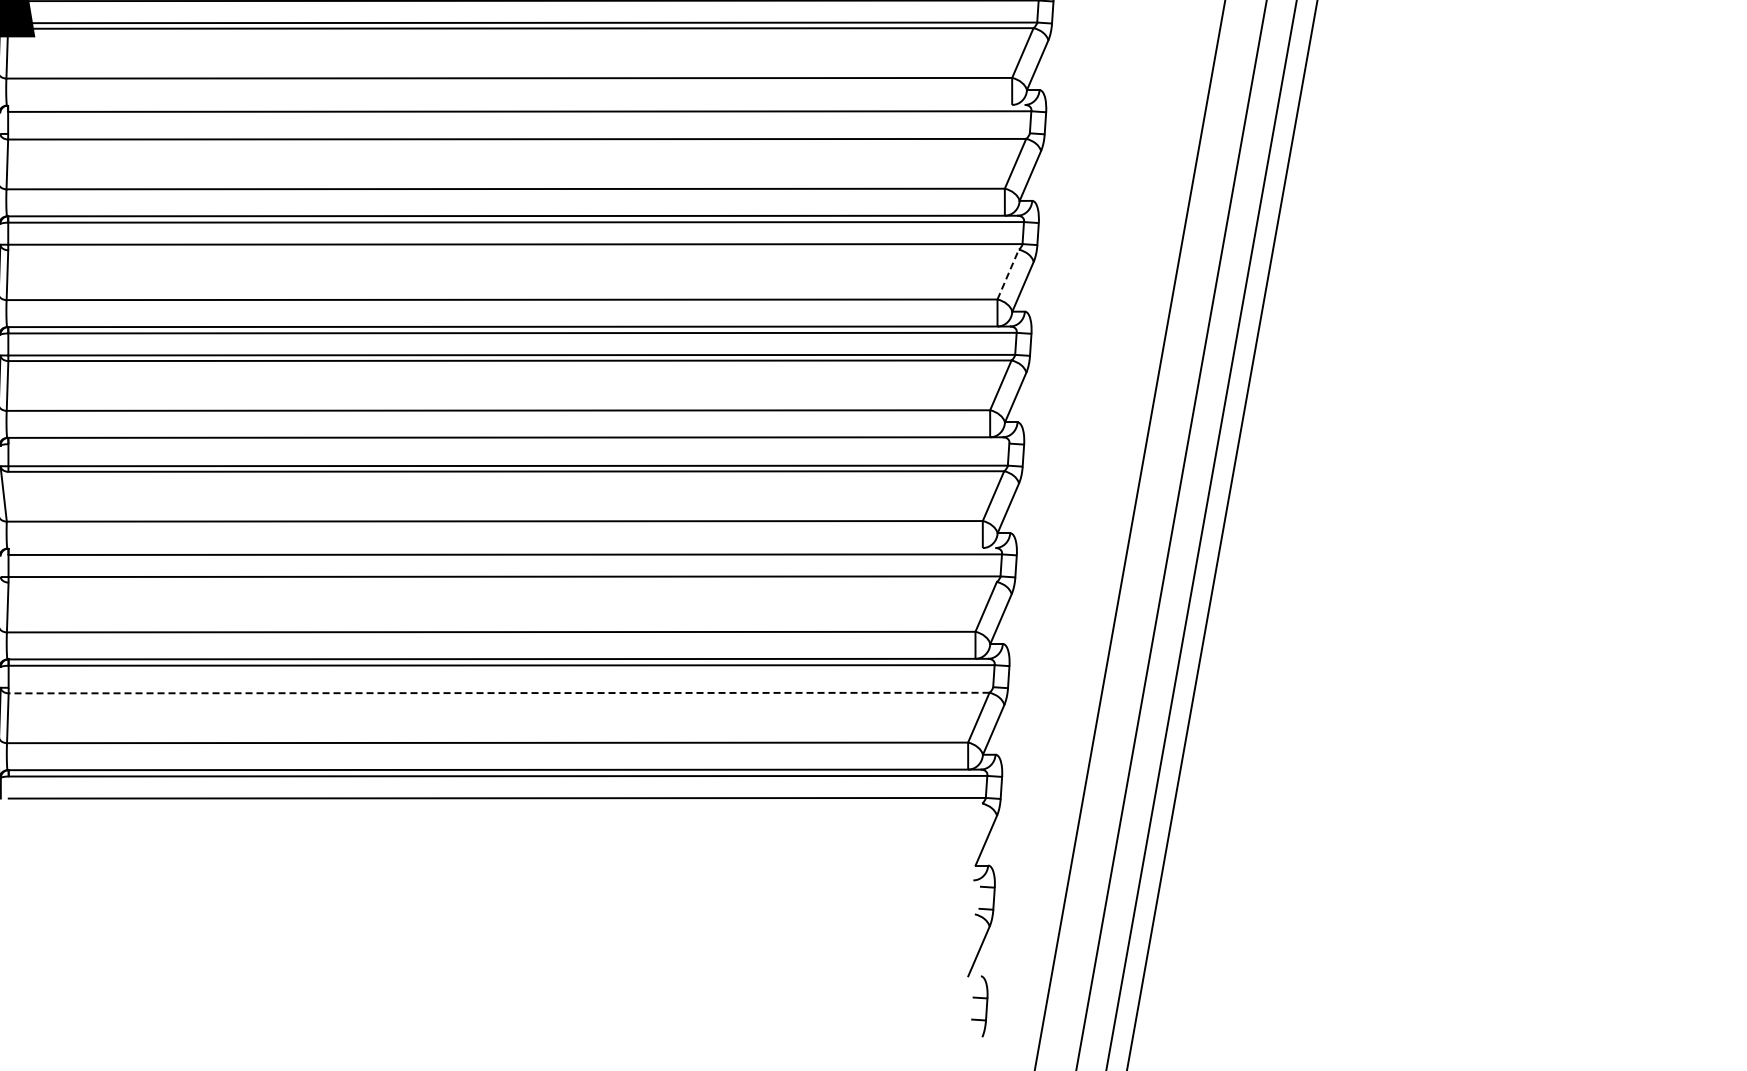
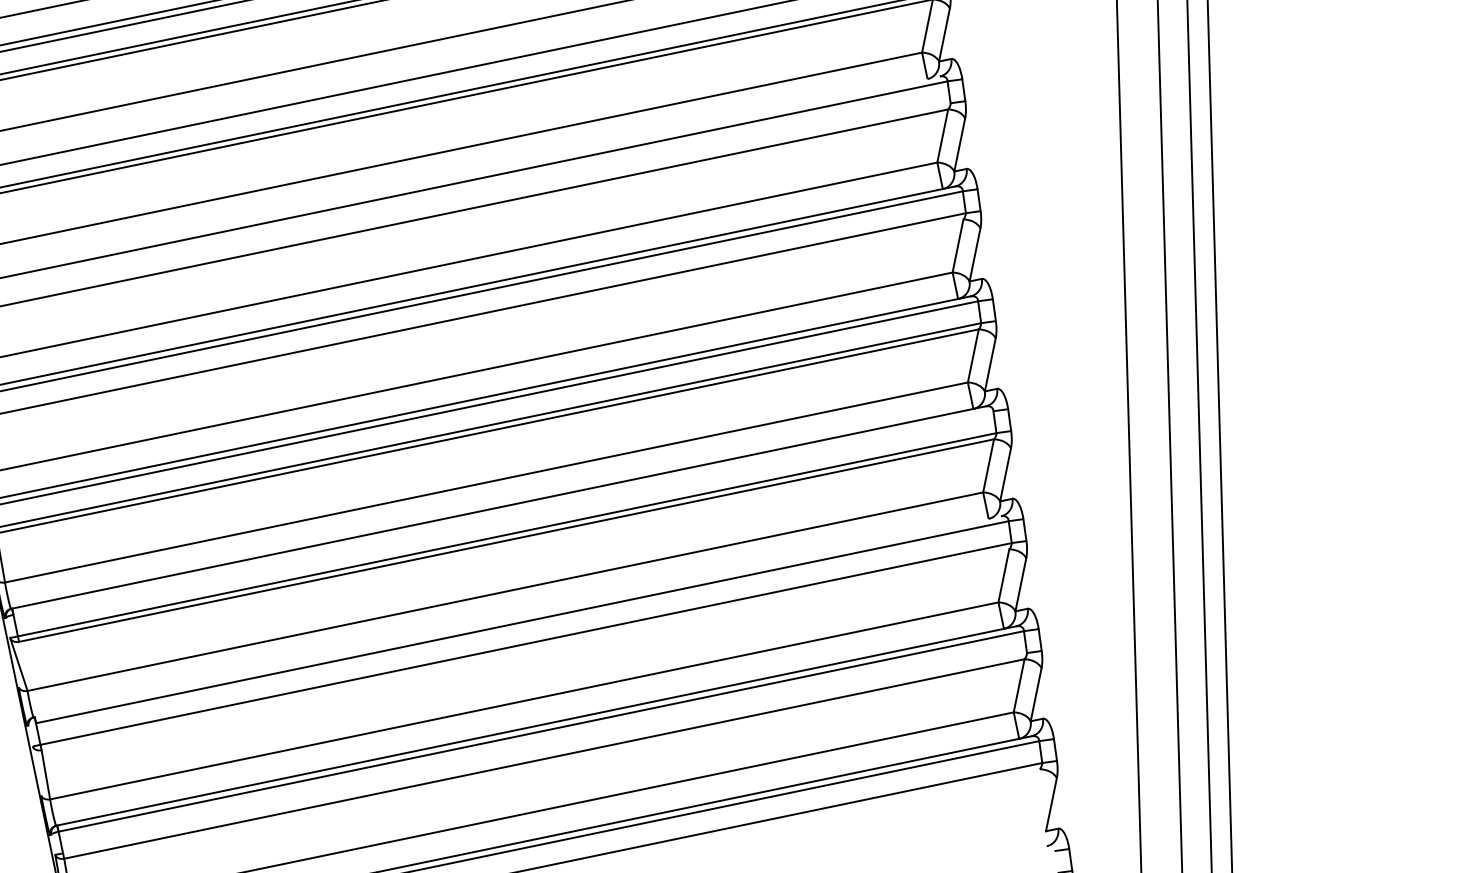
line: (1008, 274) -> (958, 245), dashed -> solid
line: (498, 693) -> (543, 759), dashed -> solid

